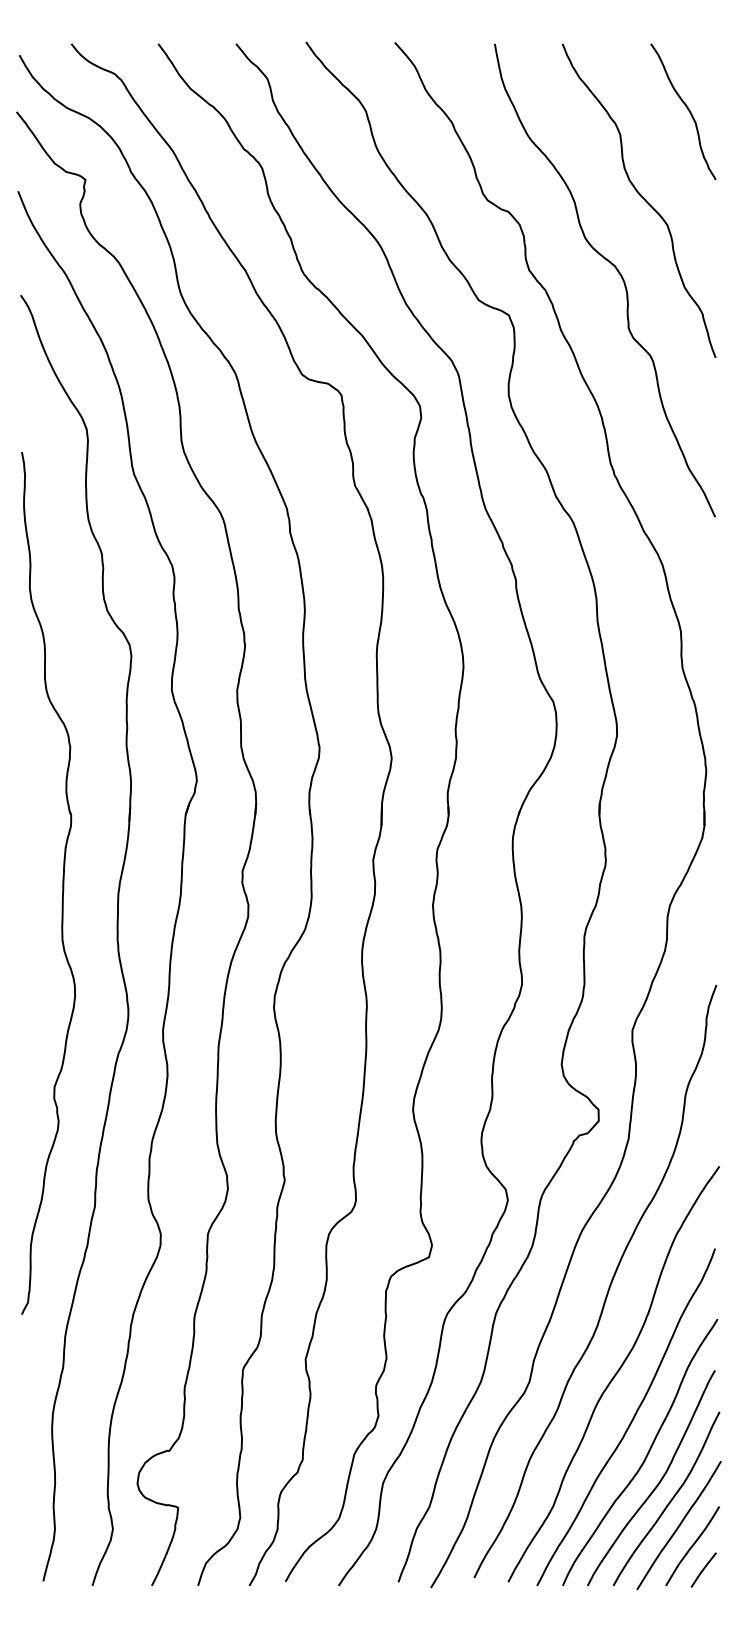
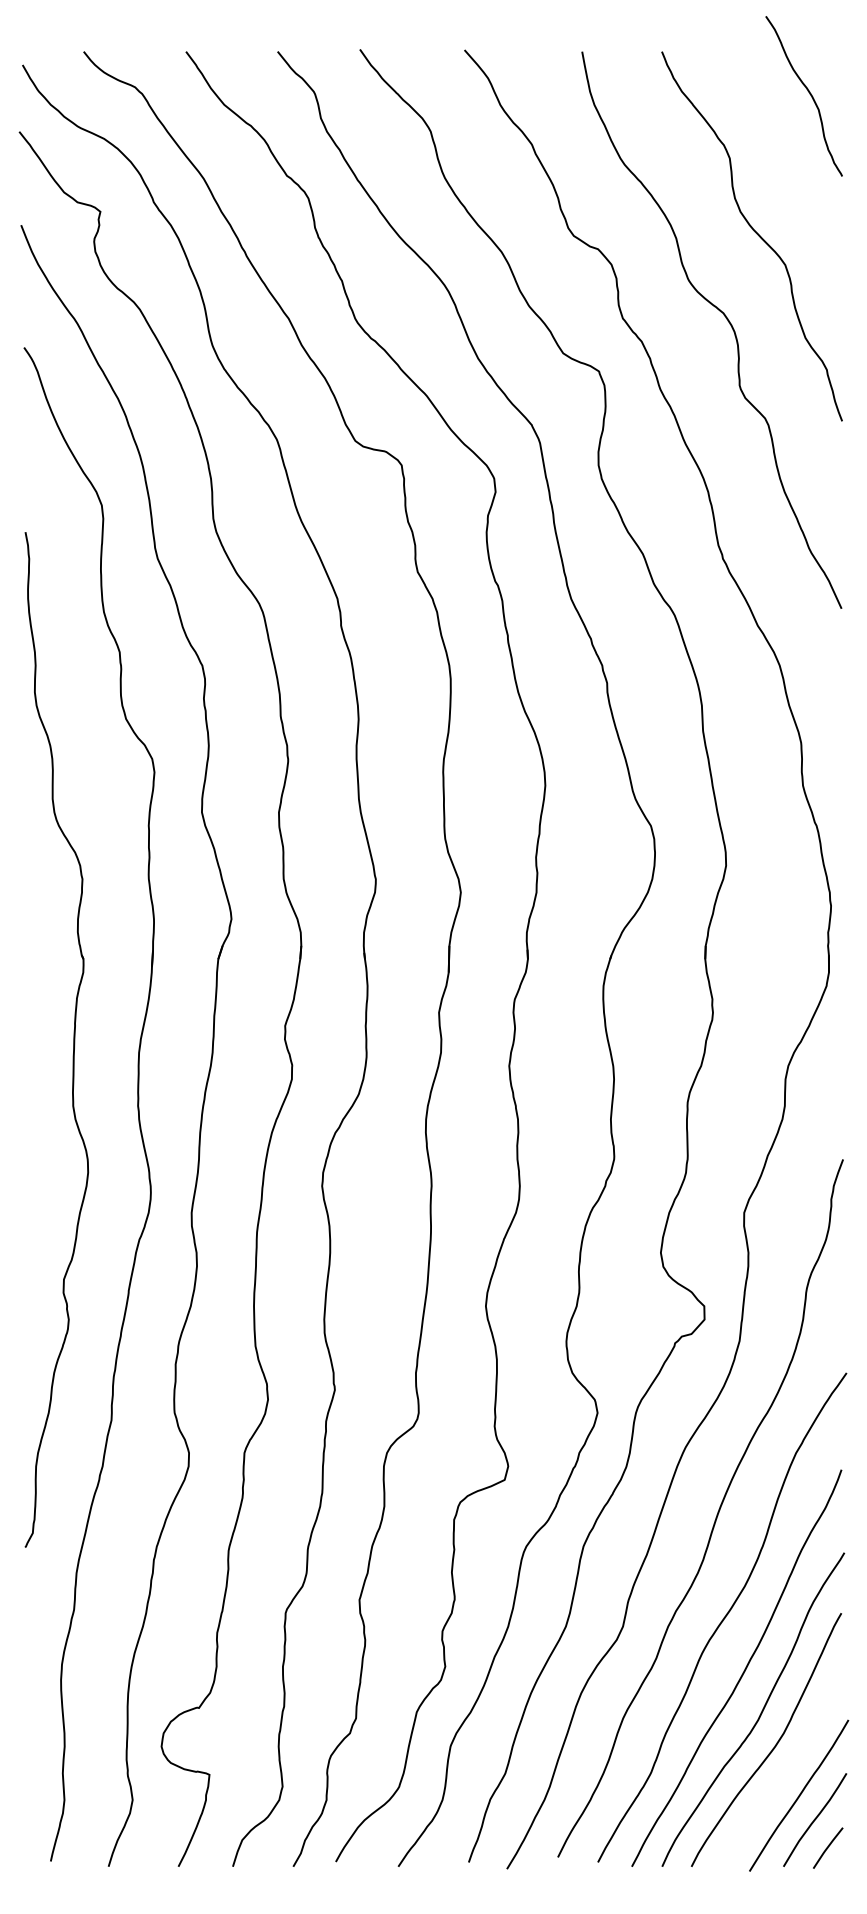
curve: (686, 108) -> (807, 92), moved
curve: (670, 1499) -> (788, 1765), removed

